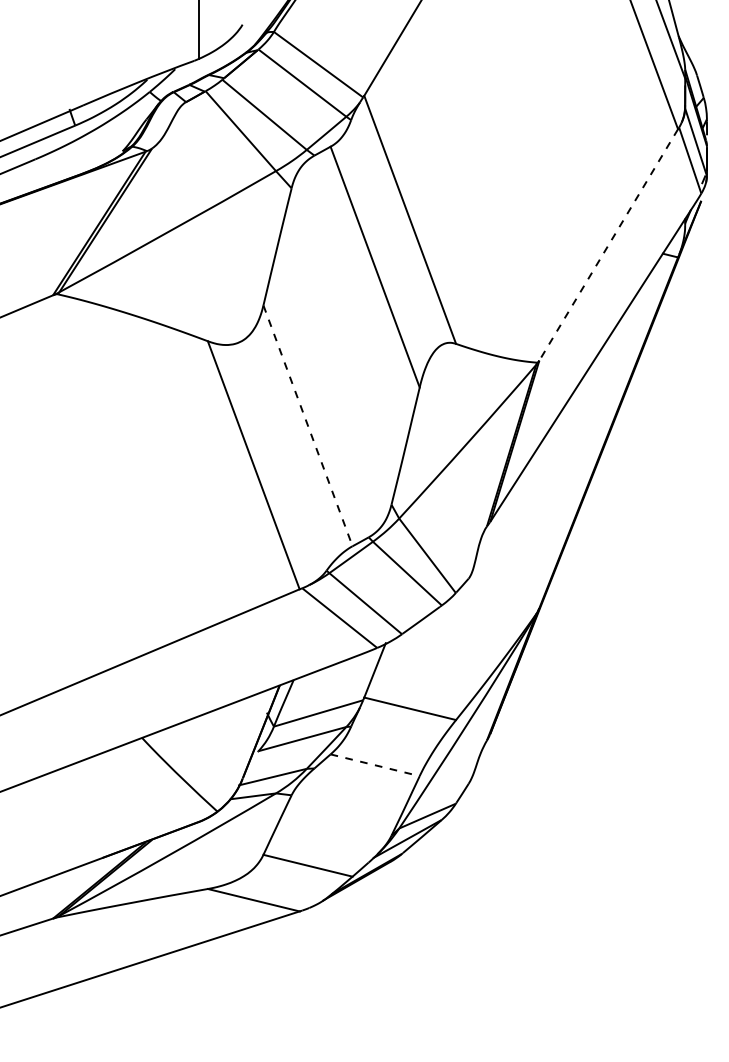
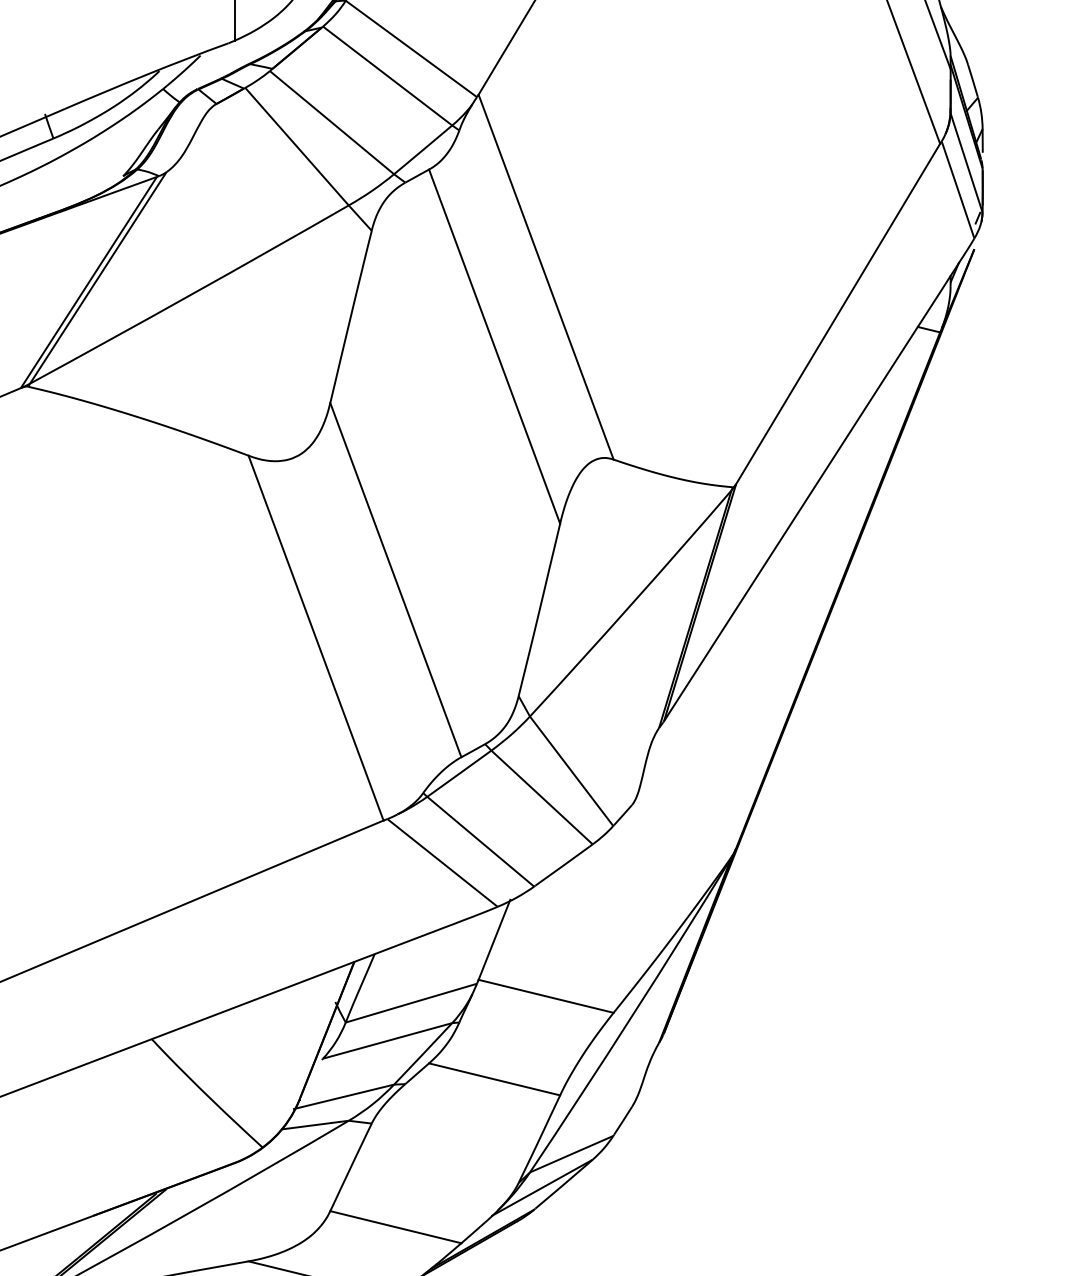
line: (608, 244) -> (837, 313), dashed -> solid
line: (308, 426) -> (396, 581), dashed -> solid
line: (375, 765) -> (495, 1079), dashed -> solid

